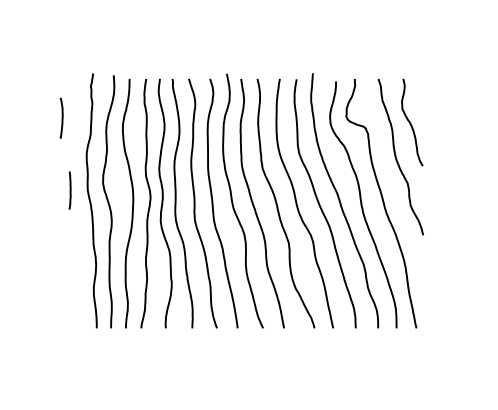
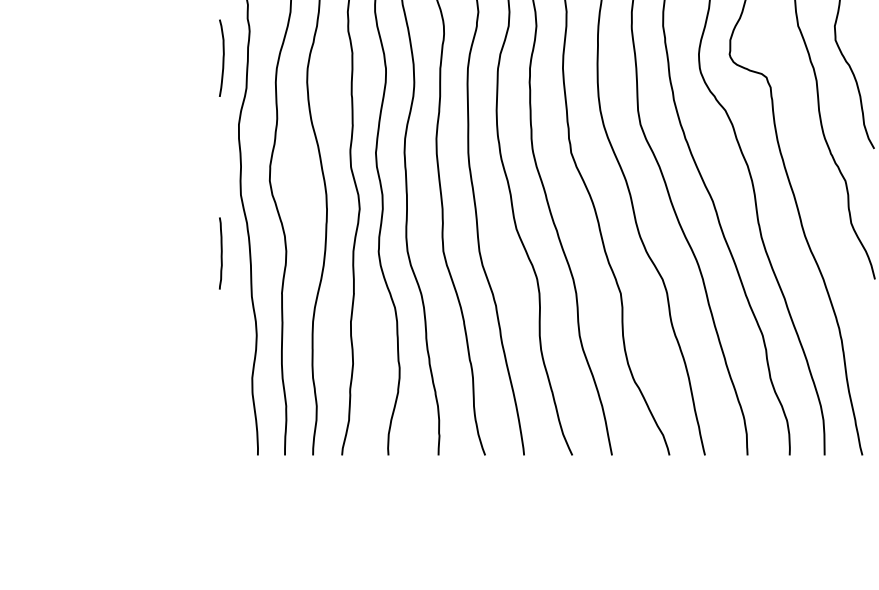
curve: (61, 117) -> (221, 56), moved
line: (69, 190) -> (219, 253), moved

